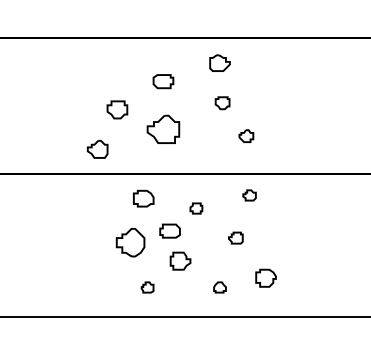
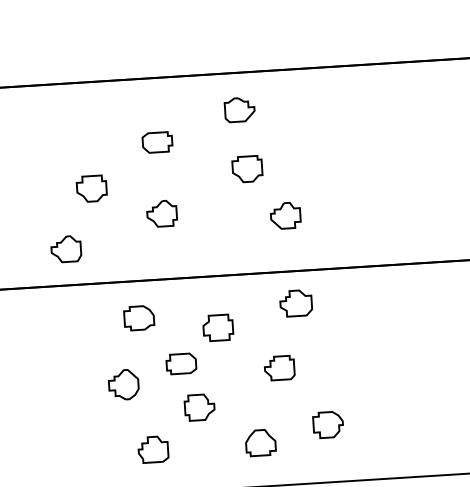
part: (222, 102) -> (247, 168), size x1.43
part: (163, 129) -> (162, 213), size x0.62
part: (246, 135) -> (285, 214), size x1.43
part: (249, 195) -> (295, 303), size x1.67
part: (196, 208) -> (218, 327), size x1.67
part: (235, 237) -> (279, 367), size x1.43
part: (130, 242) -> (123, 384), size x0.71
part: (147, 287) -> (153, 449), size x1.67
part: (219, 287) -> (259, 442), size x1.67

